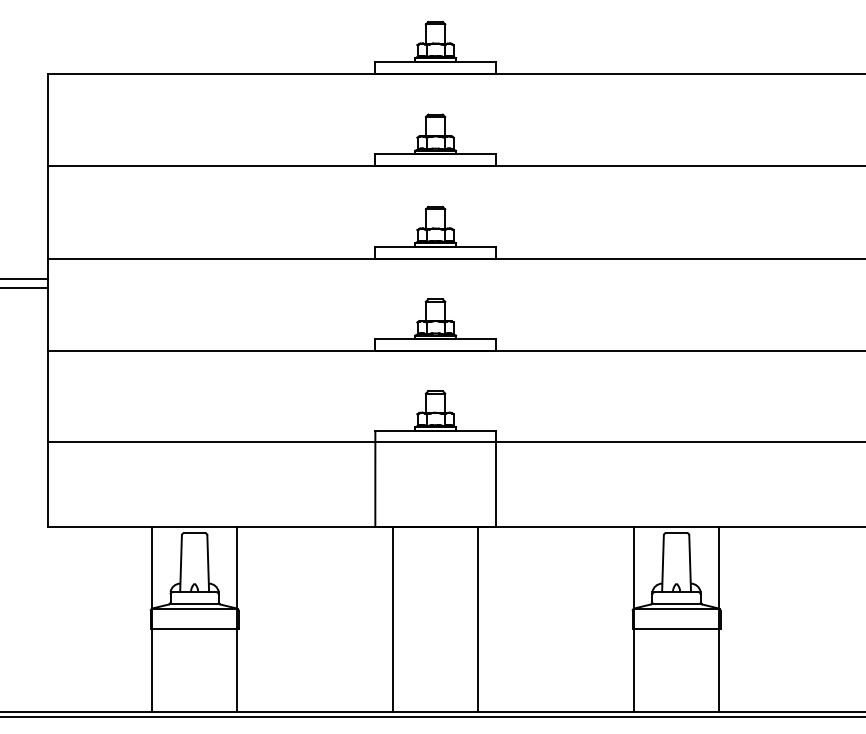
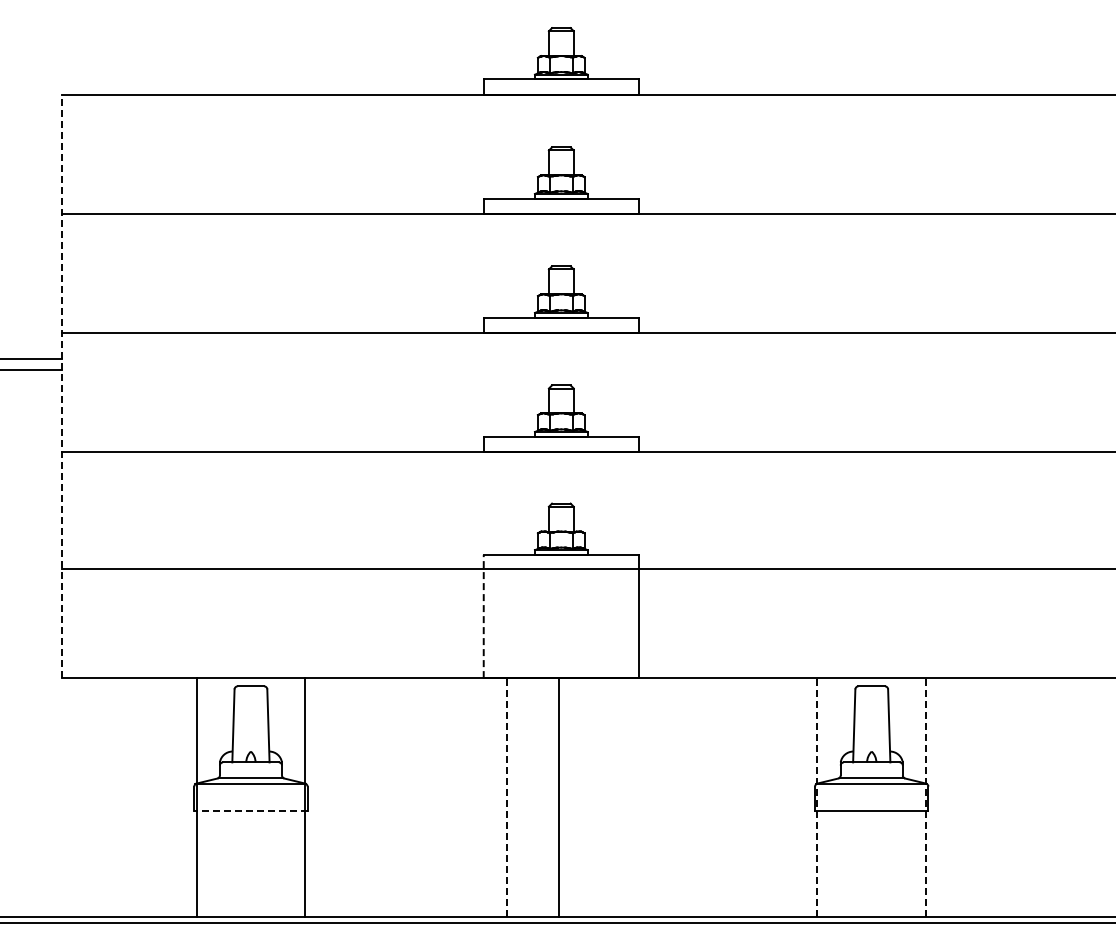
line: (47, 300) -> (61, 386), solid -> dashed
line: (375, 478) -> (483, 616), solid -> dashed
line: (393, 618) -> (507, 796), solid -> dashed
line: (634, 618) -> (817, 796), solid -> dashed
line: (719, 618) -> (926, 796), solid -> dashed
line: (477, 619) -> (558, 797), moved
line: (194, 629) -> (250, 810), solid -> dashed

